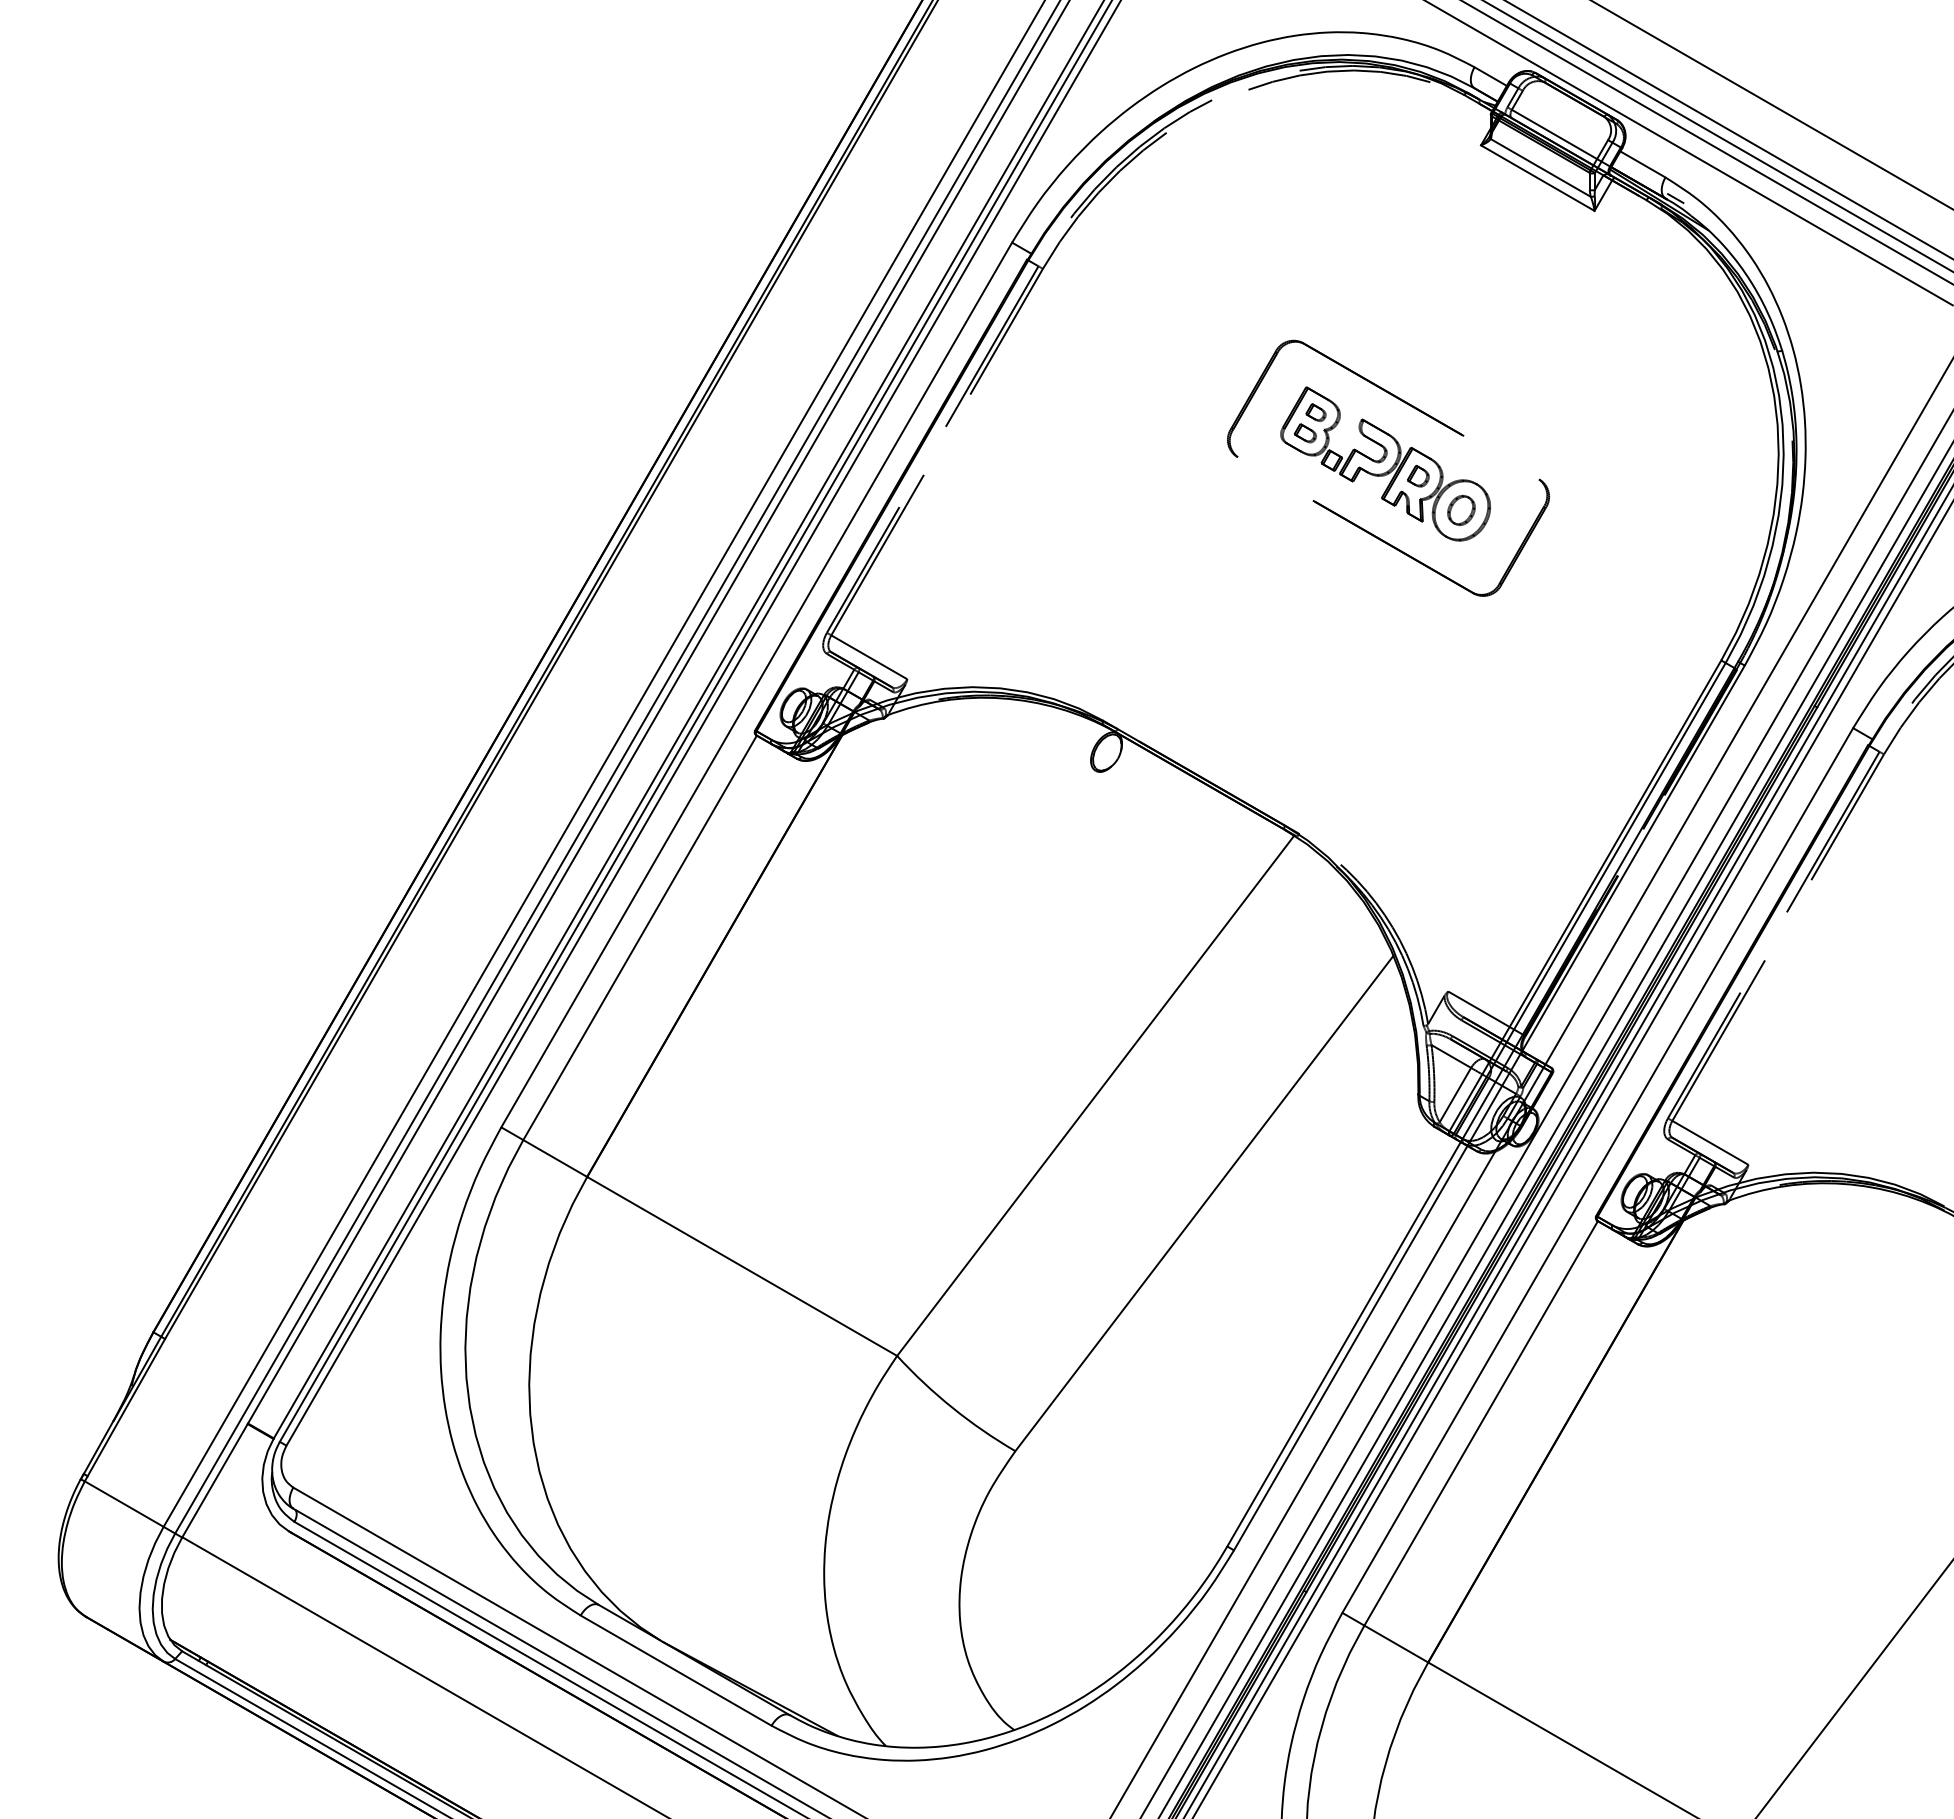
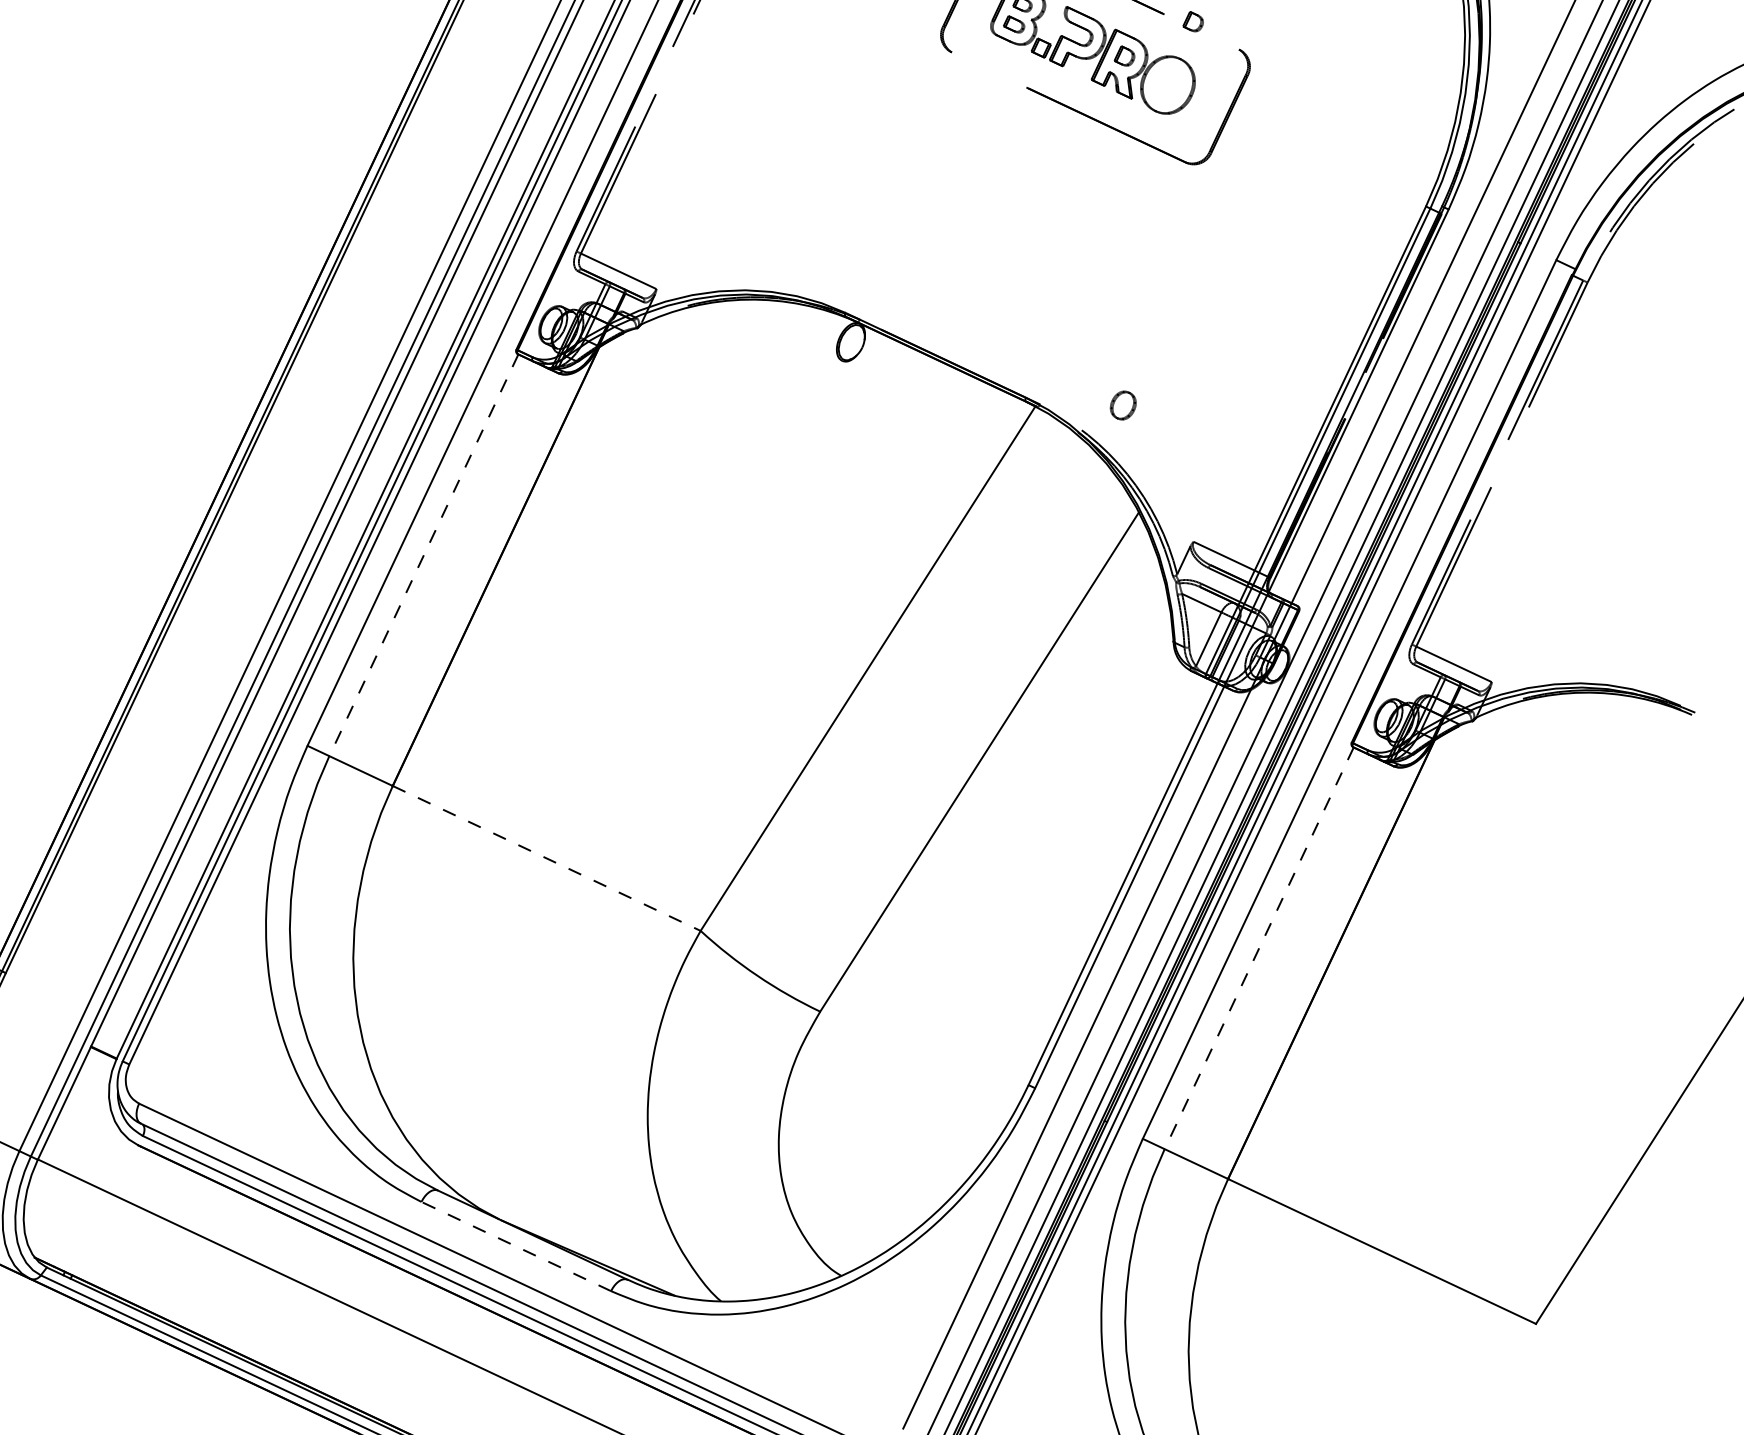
part: (1493, 445) -> (1193, 21), added
part: (1461, 509) -> (1123, 404), moved
line: (640, 937) -> (424, 554), solid -> dashed
line: (742, 1266) -> (547, 858), solid -> dashed
line: (1481, 1423) -> (1259, 948), solid -> dashed
line: (675, 1670) -> (515, 1246), solid -> dashed

